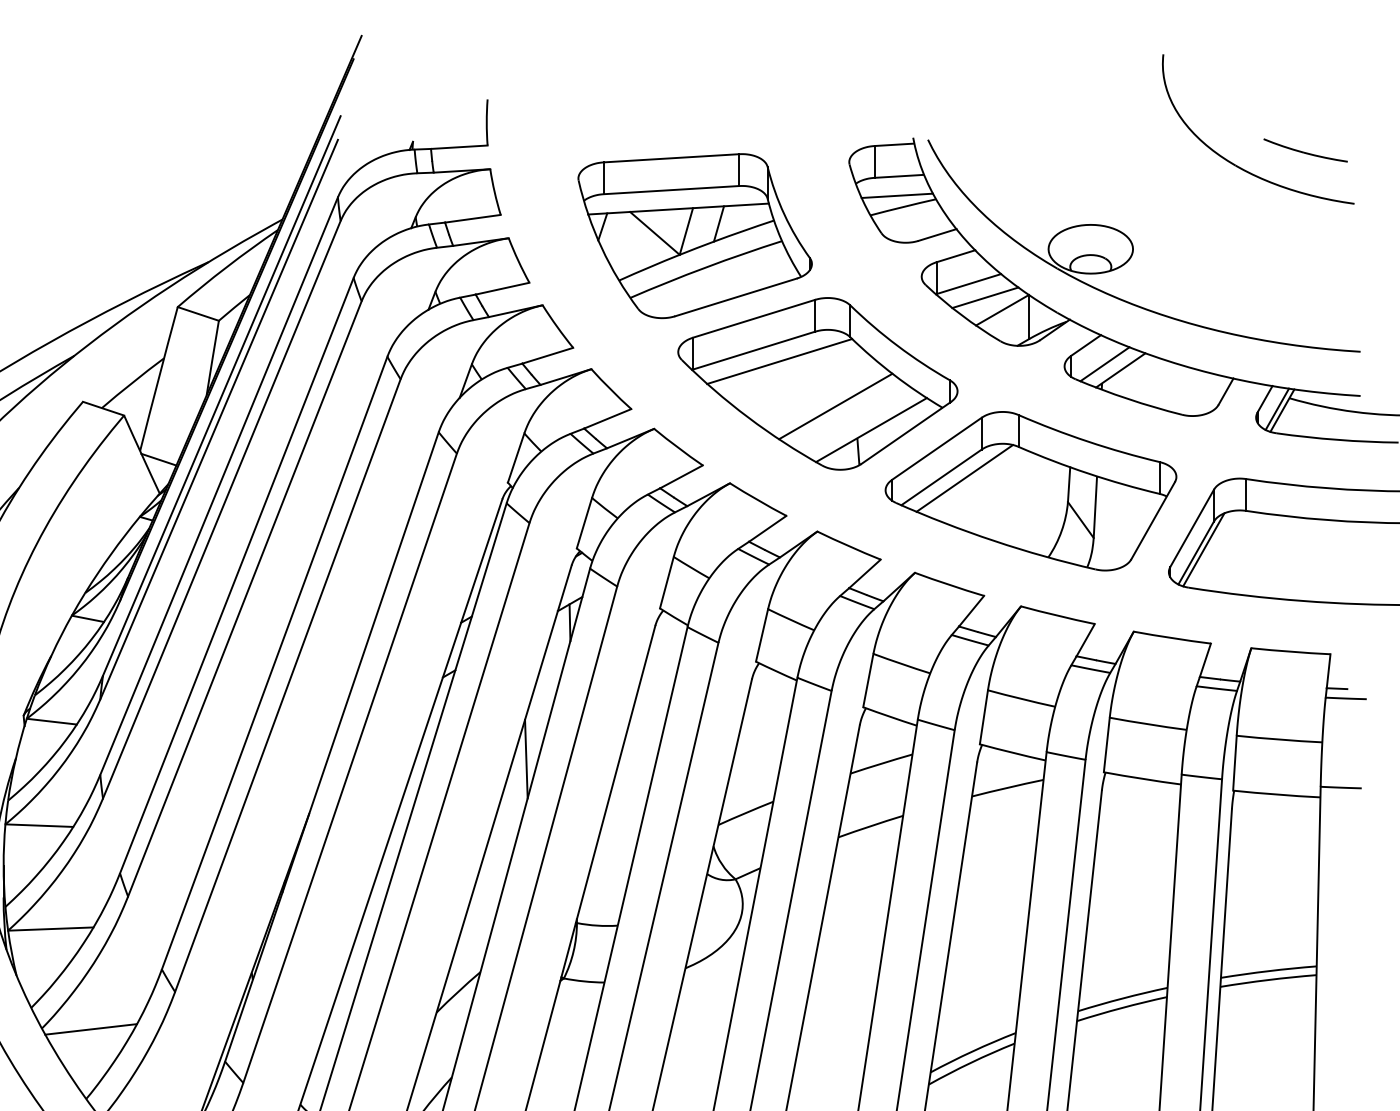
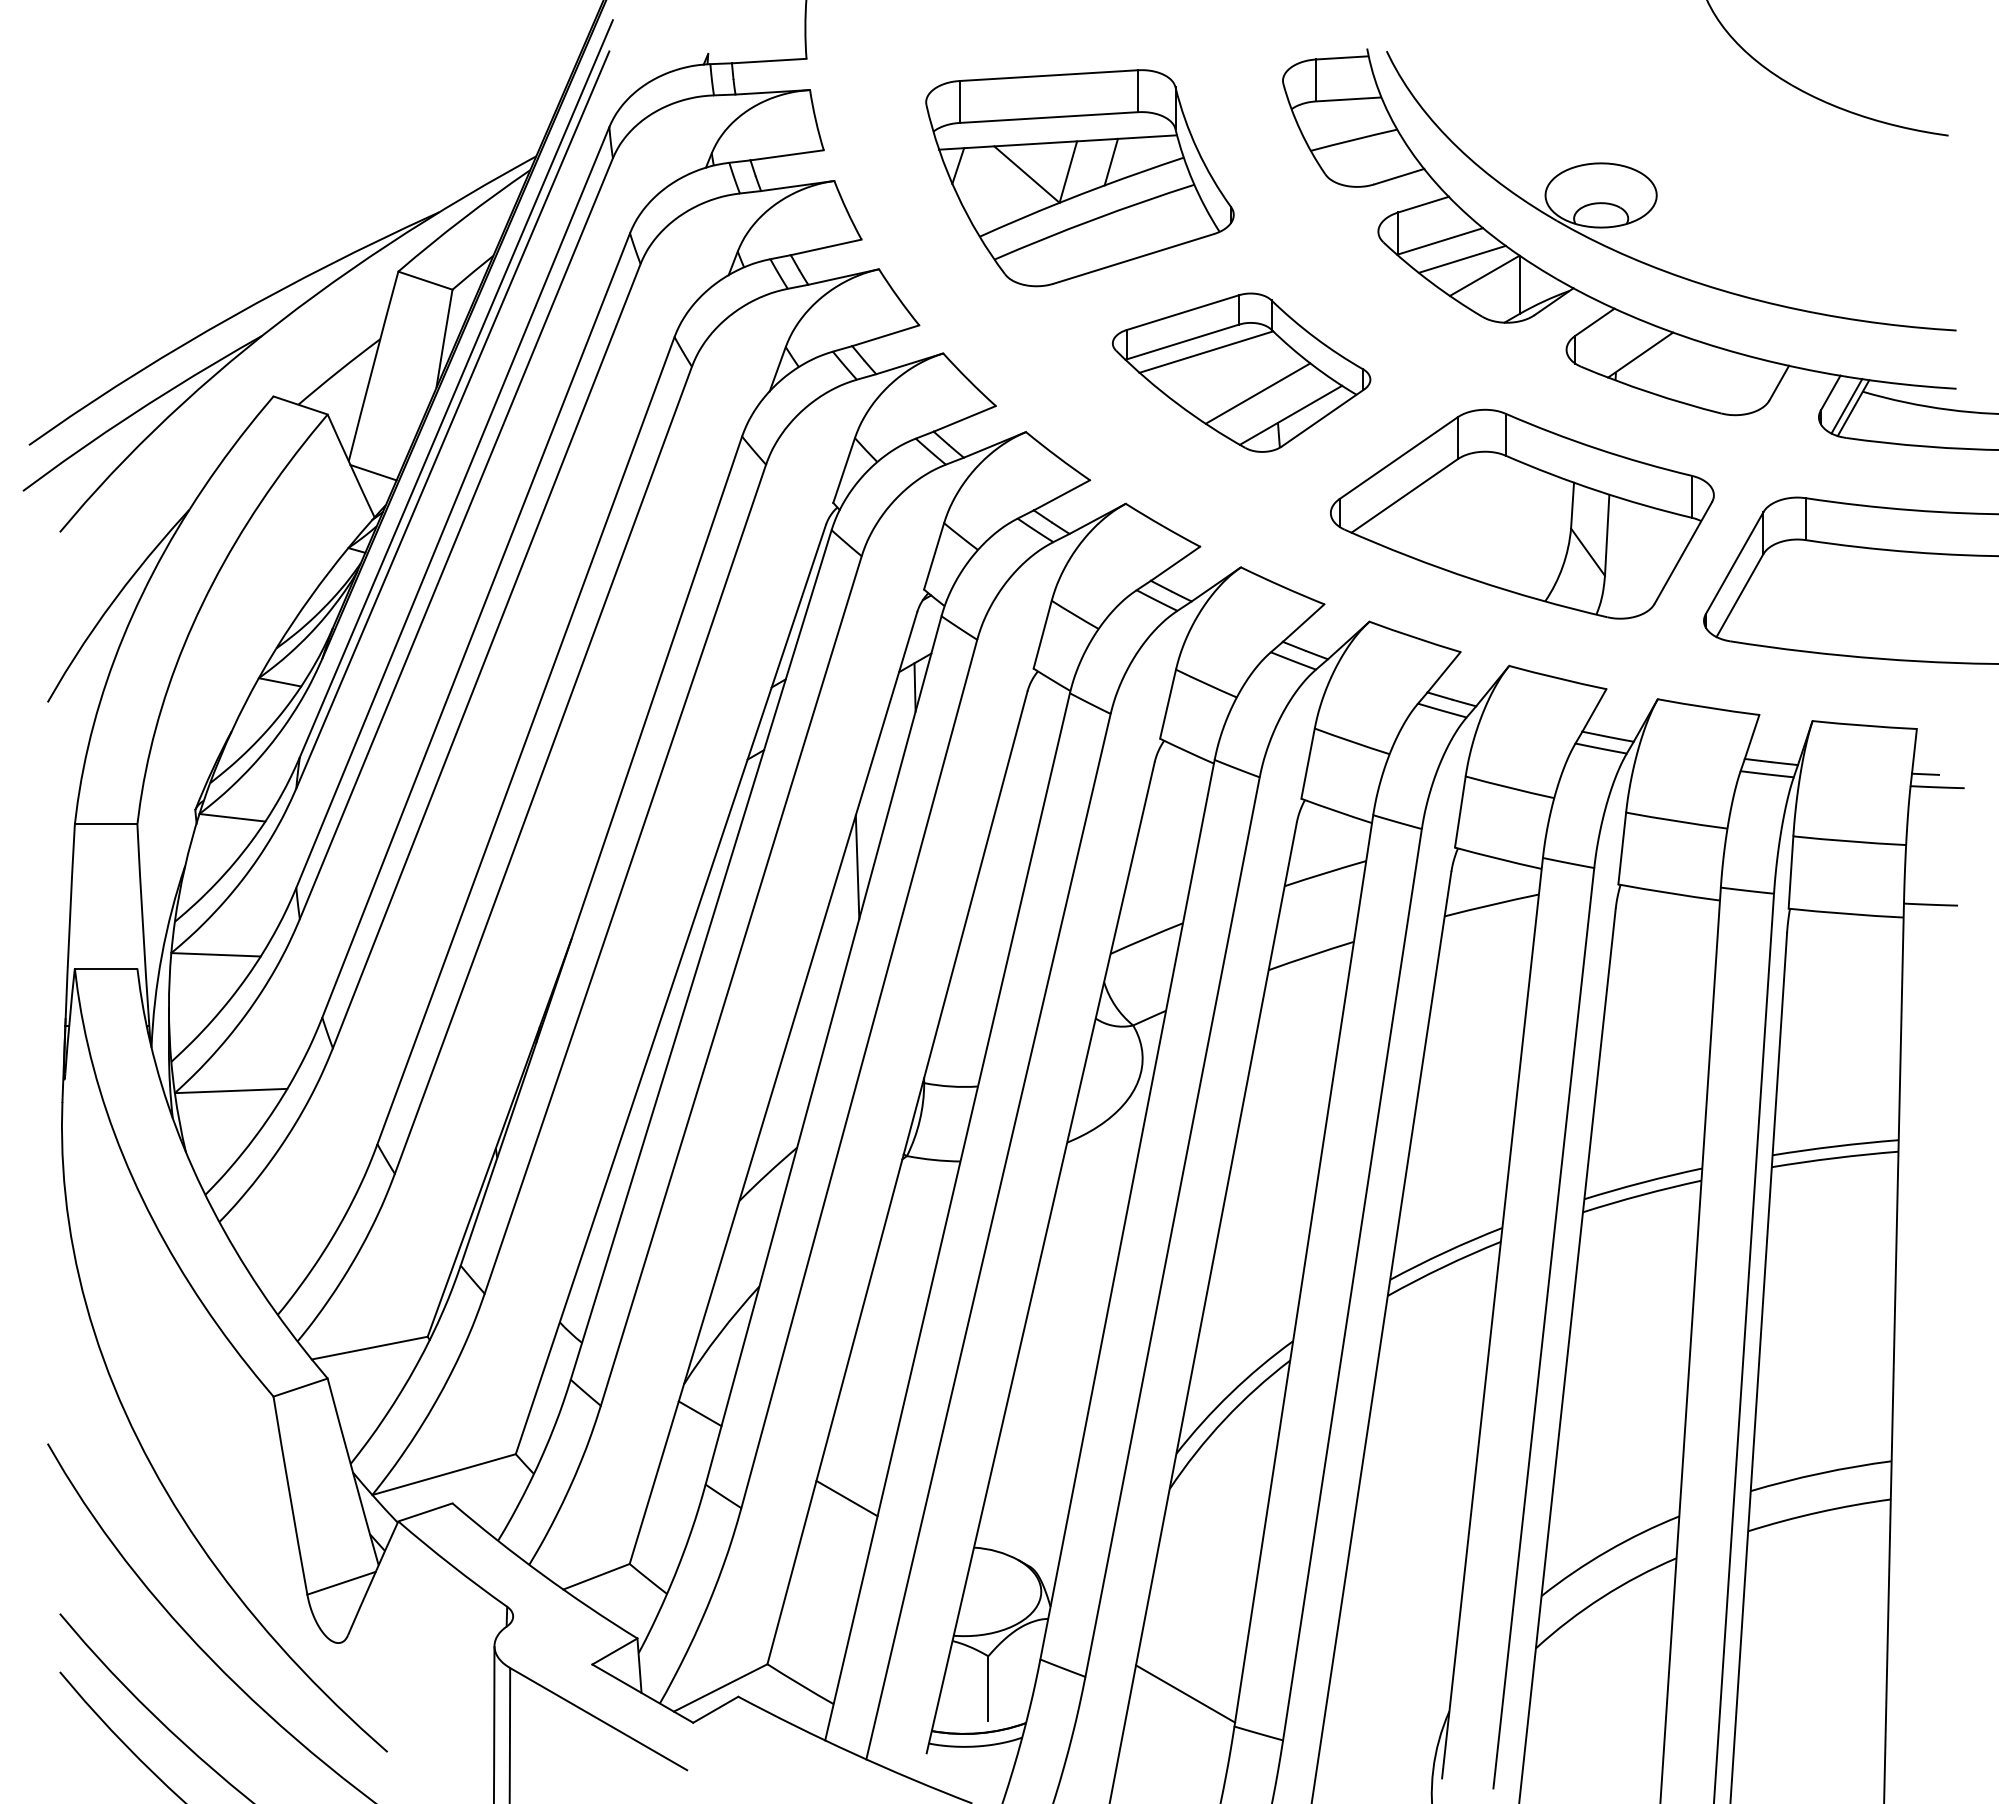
part: (1305, 149) -> (1883, 64), removed
line: (897, 195) -> (1346, 124), removed
line: (1104, 363) -> (1619, 346), removed
part: (817, 383) -> (1241, 372), size x0.7
line: (964, 478) -> (1434, 497), removed
line: (1203, 549) -> (1749, 591), removed
line: (90, 1029) -> (283, 1223), removed

